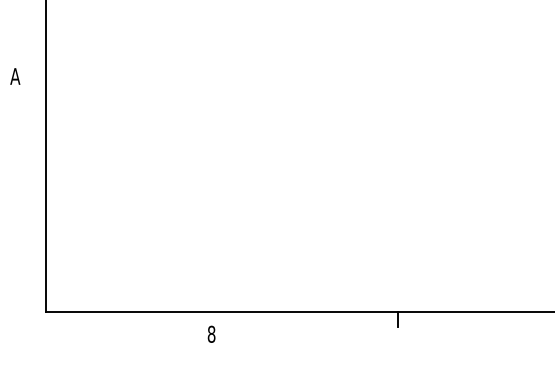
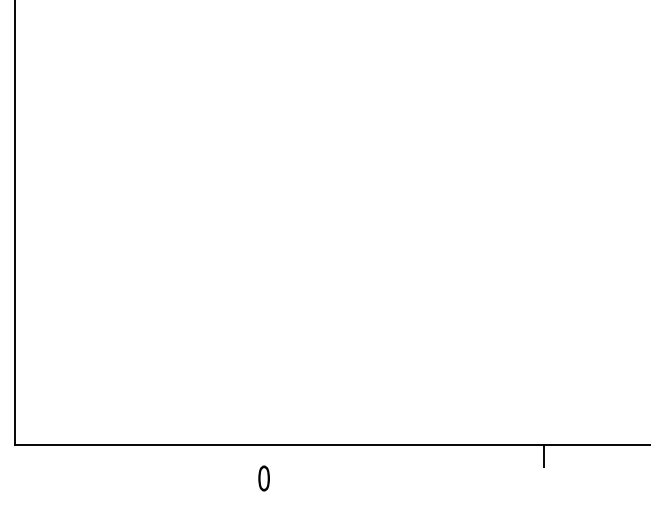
text: (211, 334) -> (263, 478), 8 -> 0

